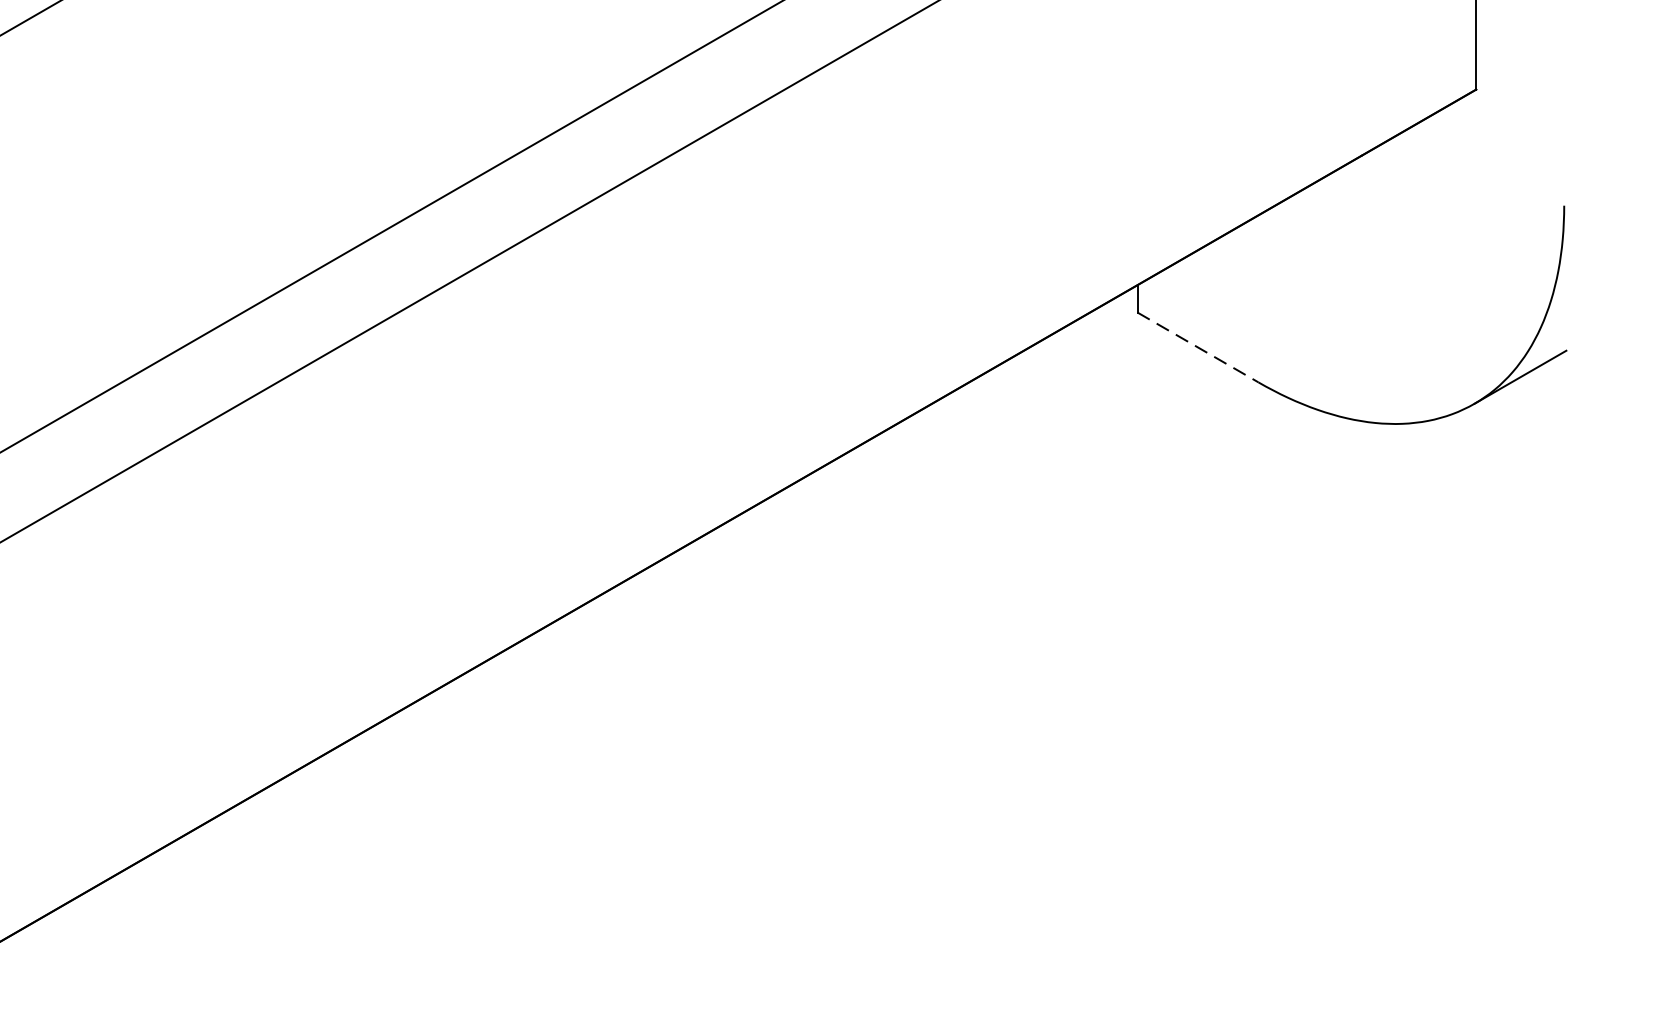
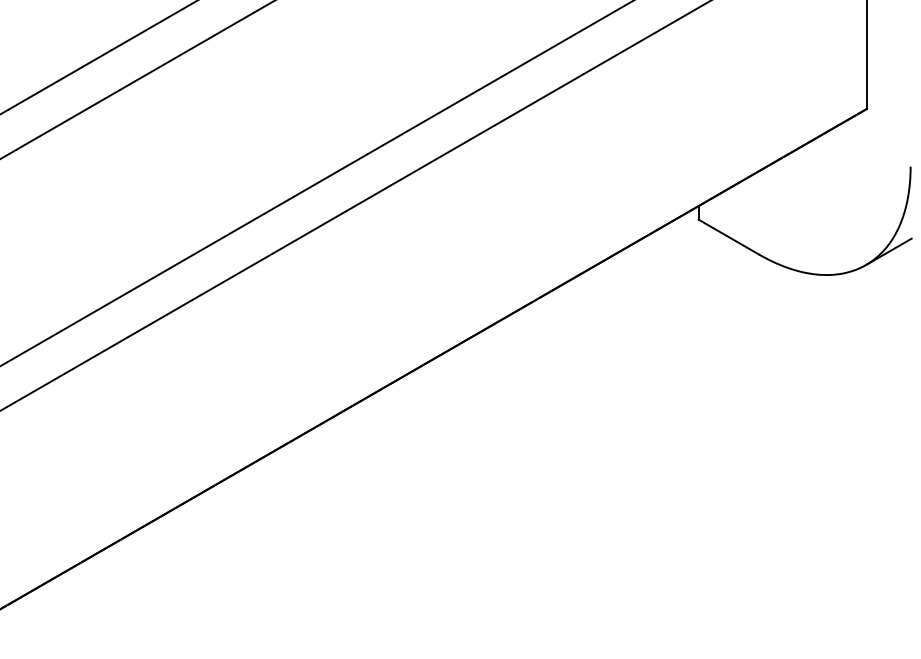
line: (1197, 348) -> (728, 237), dashed -> solid

